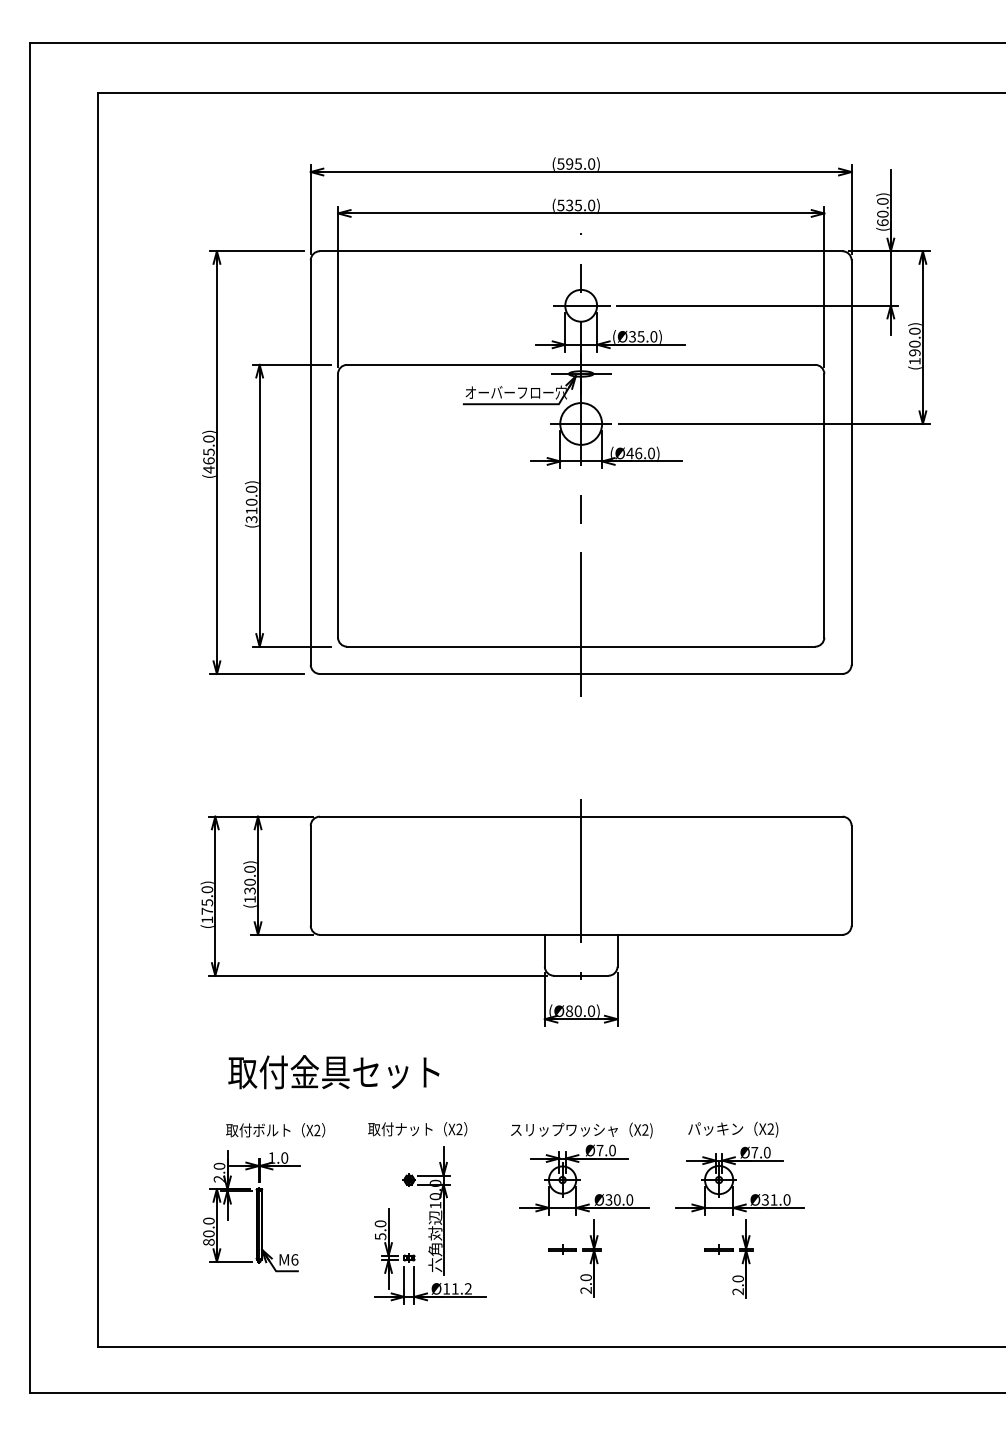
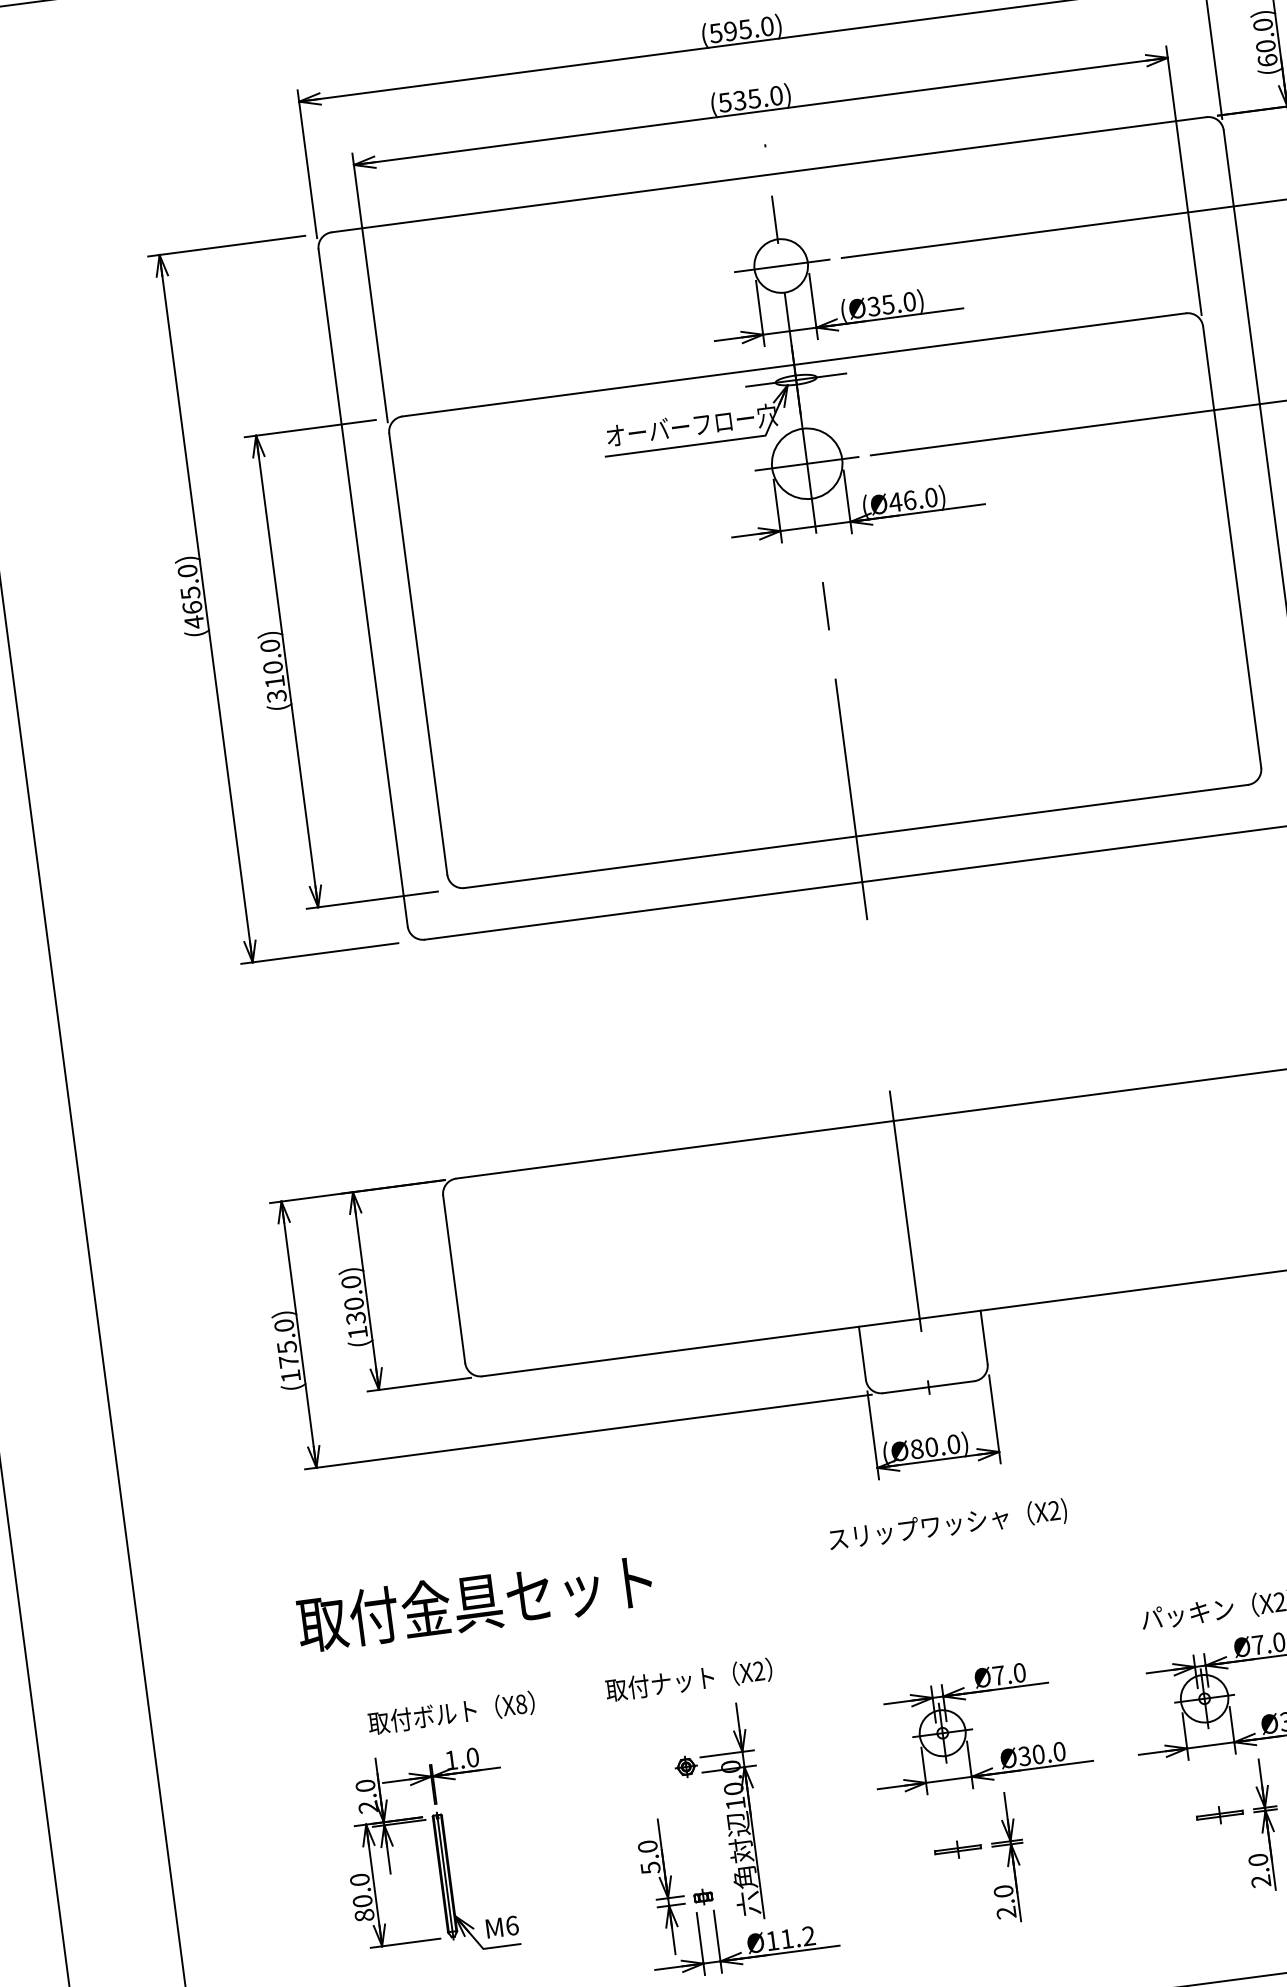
text: (333, 1072) -> (474, 1603), moved
text: (317, 1130) -> (521, 1704), X2 -> X8
text: (581, 1130) -> (947, 1525), moved

